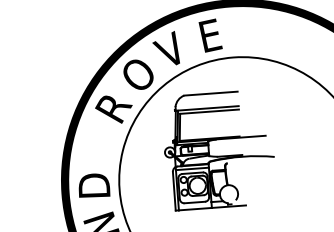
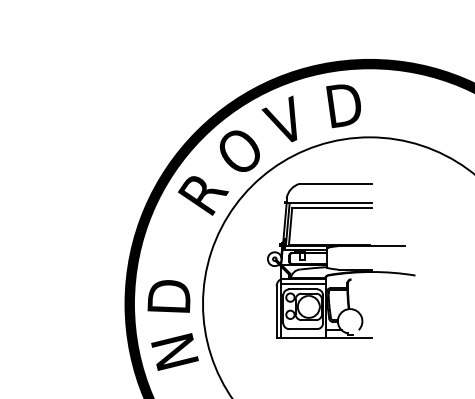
text: (214, 34) -> (346, 104), E -> D

